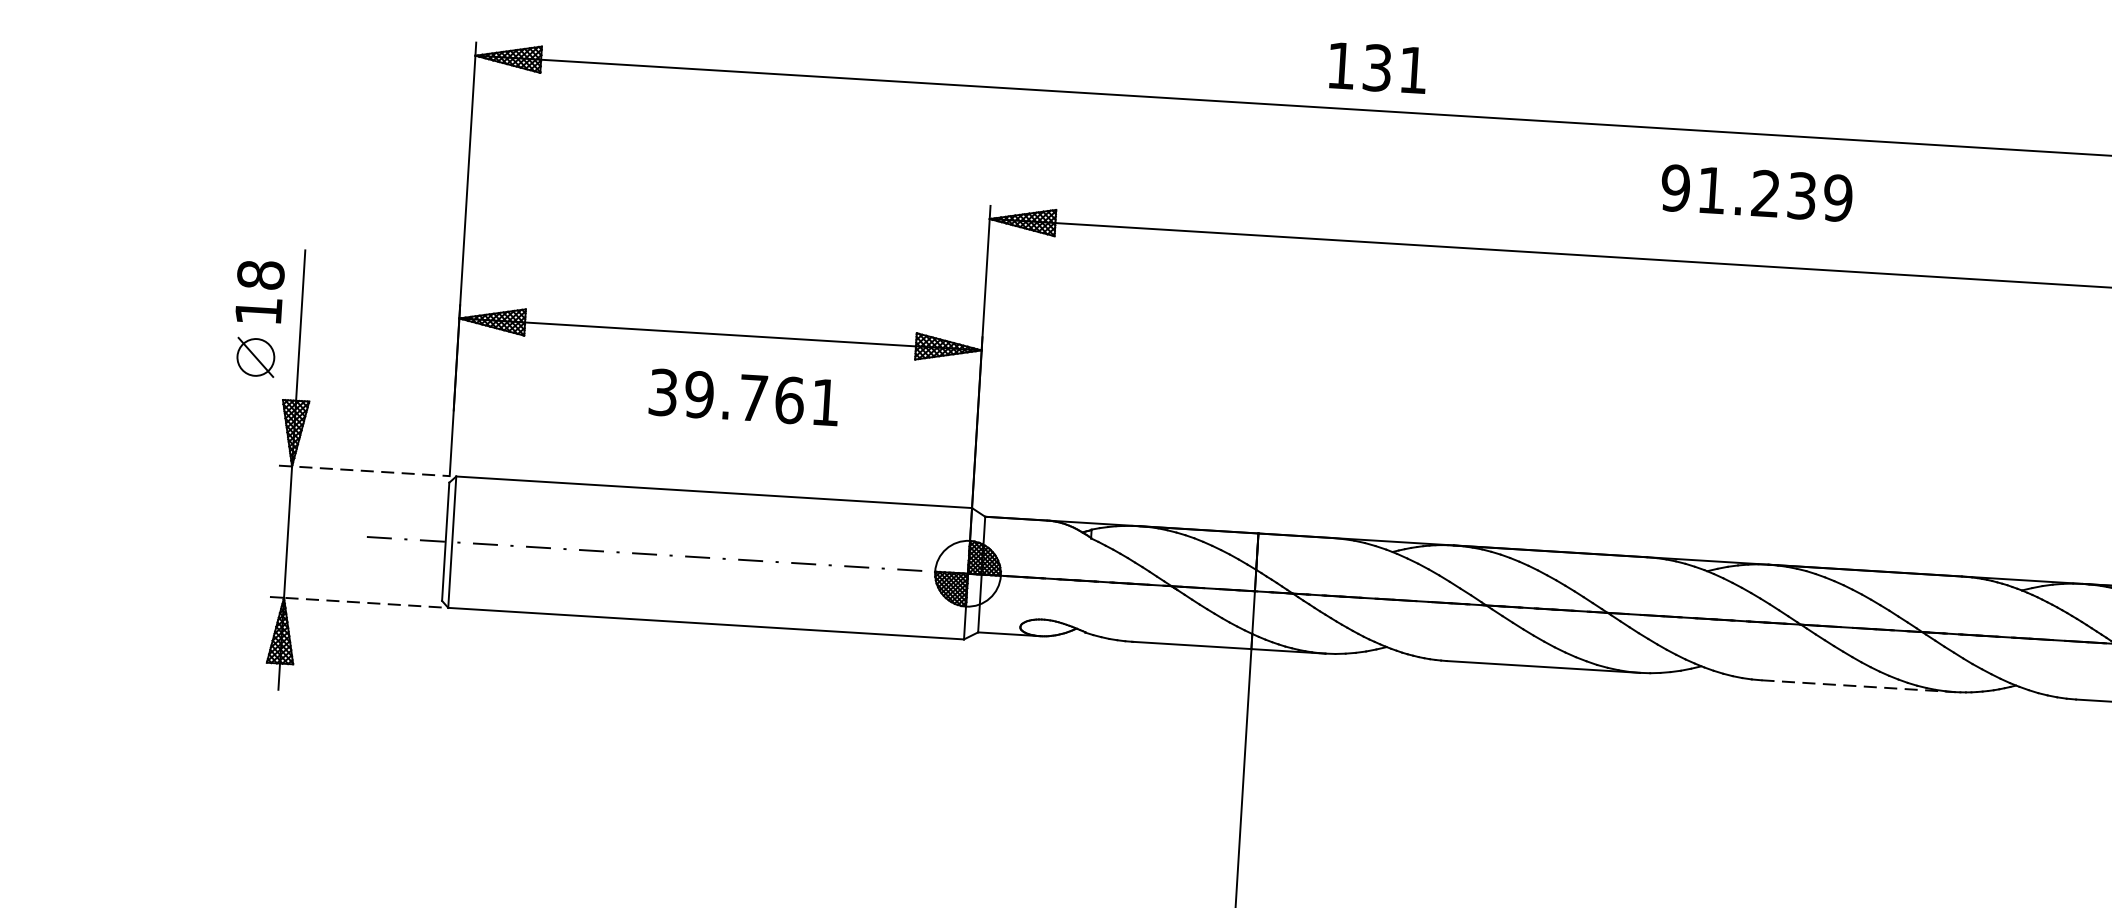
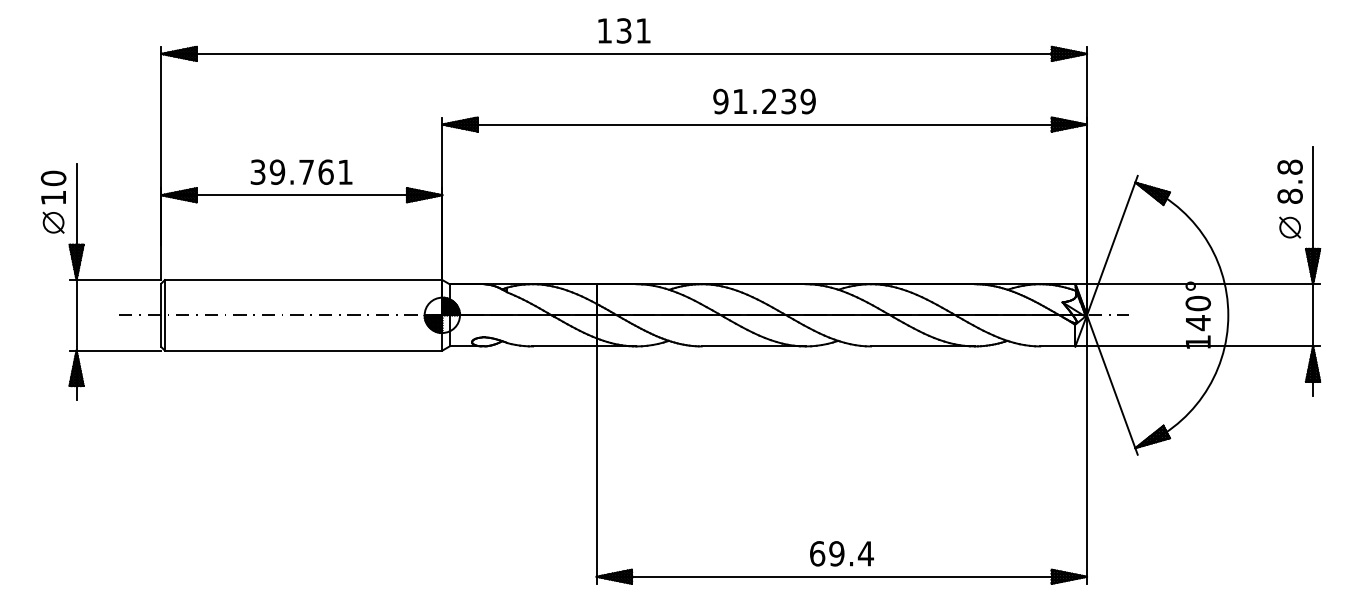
text: (1378, 67) -> (624, 30), moved
text: (1756, 193) -> (764, 101), moved
text: (260, 275) -> (53, 178), 18 -> 10
text: (744, 396) -> (301, 171), moved
line: (364, 471) -> (115, 280), dashed -> solid
line: (361, 602) -> (118, 350), dashed -> solid
line: (1859, 686) -> (923, 346), dashed -> solid

